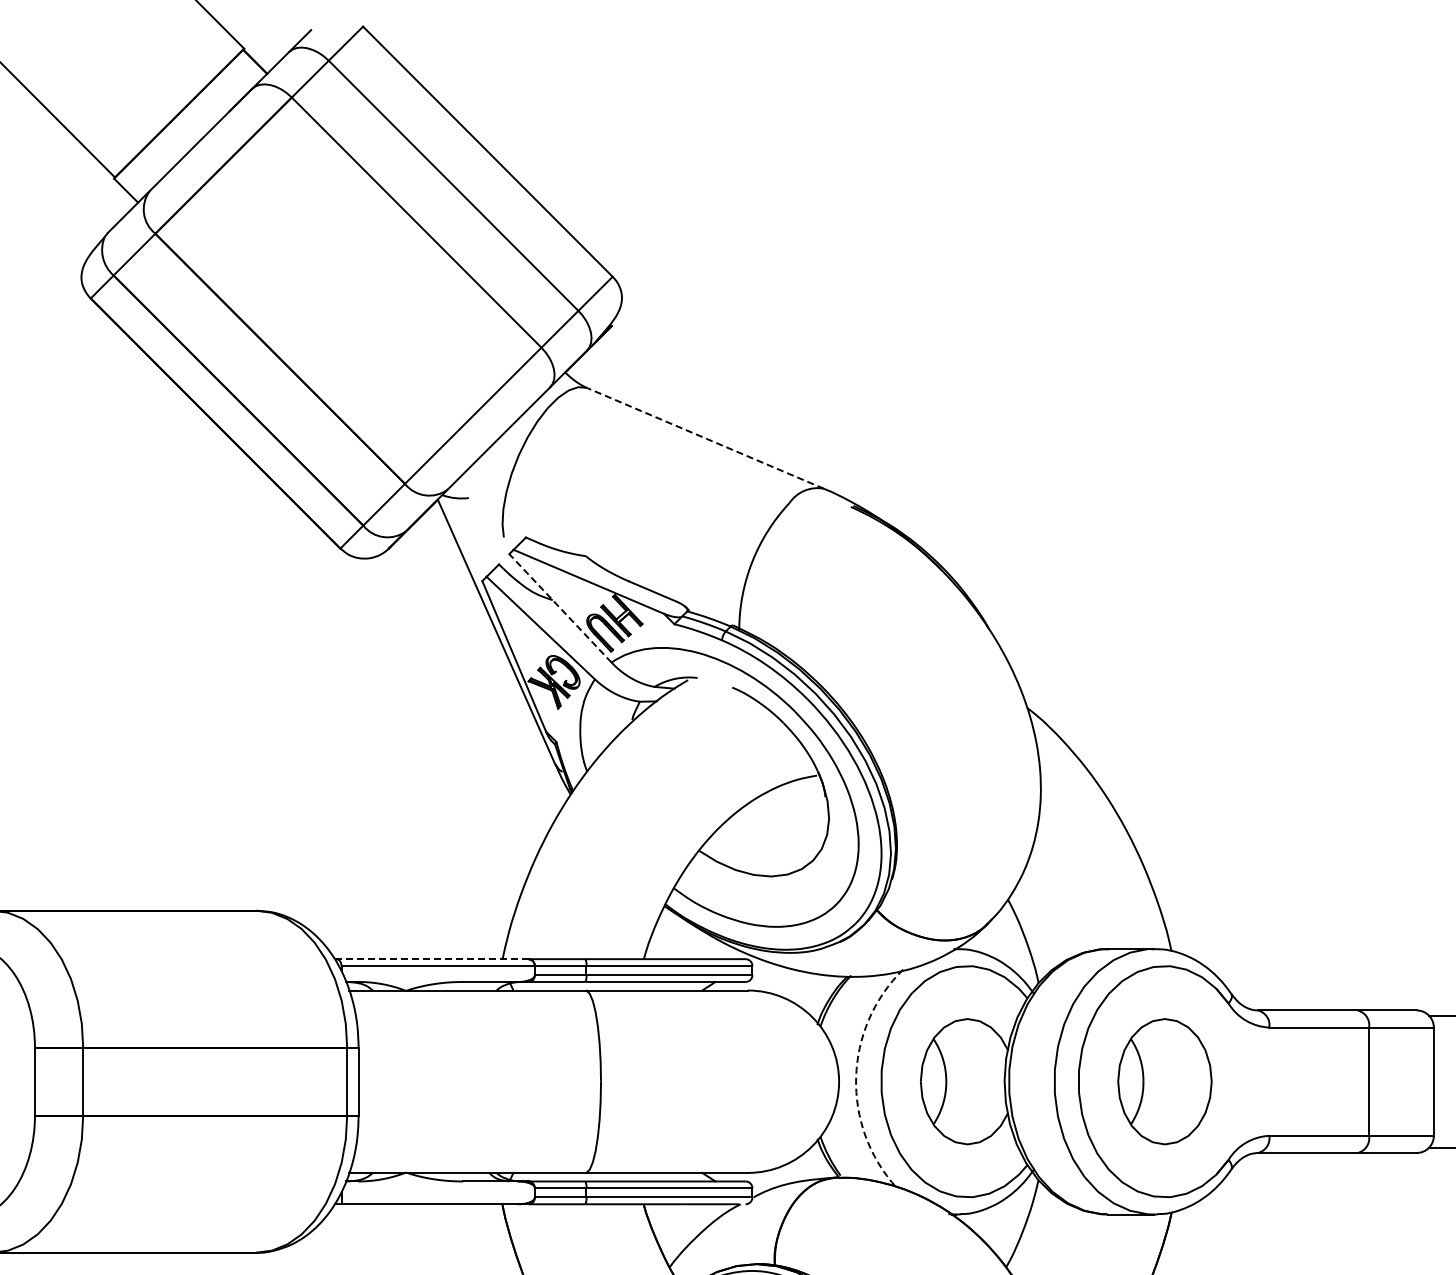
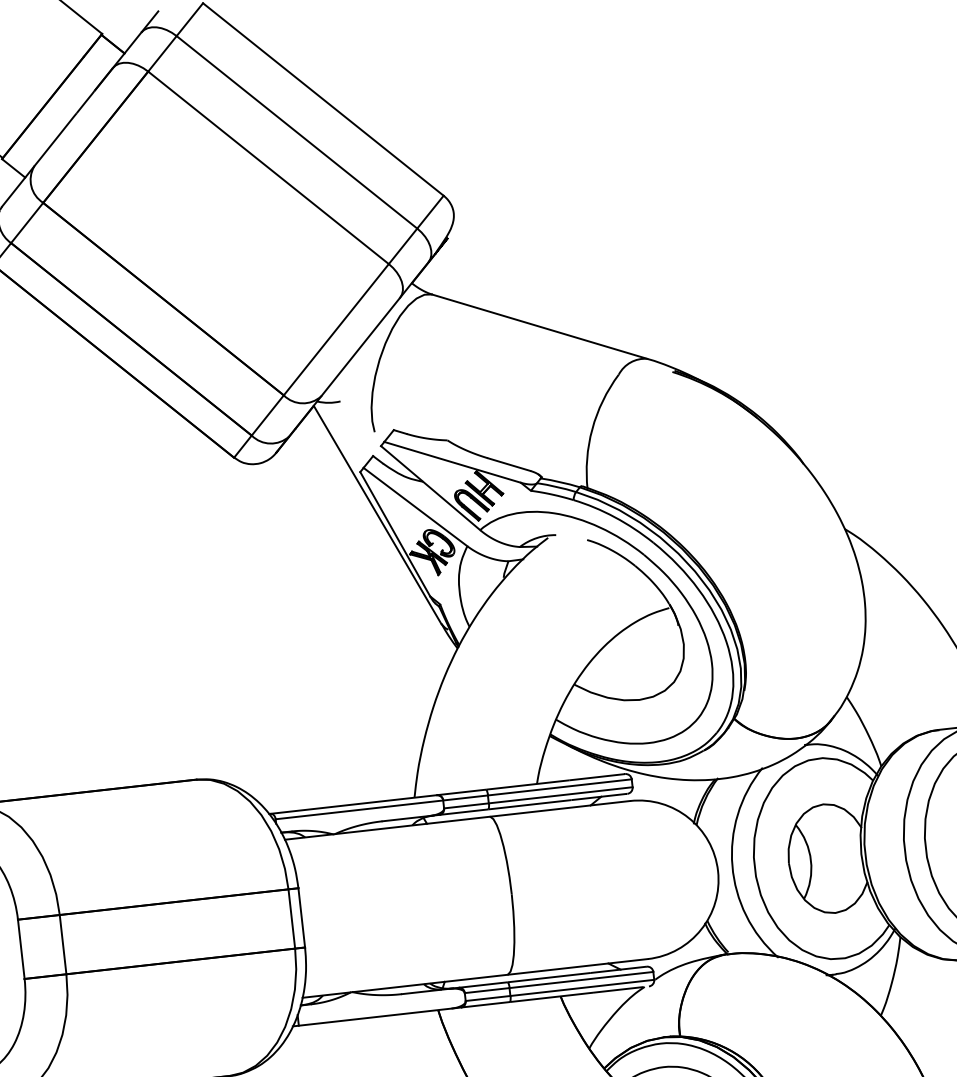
line: (705, 438) -> (539, 326), dashed -> solid
line: (560, 608) -> (430, 488), dashed -> solid
line: (431, 959) -> (353, 804), dashed -> solid
arc: (856, 1077) -> (732, 865), dashed -> solid

